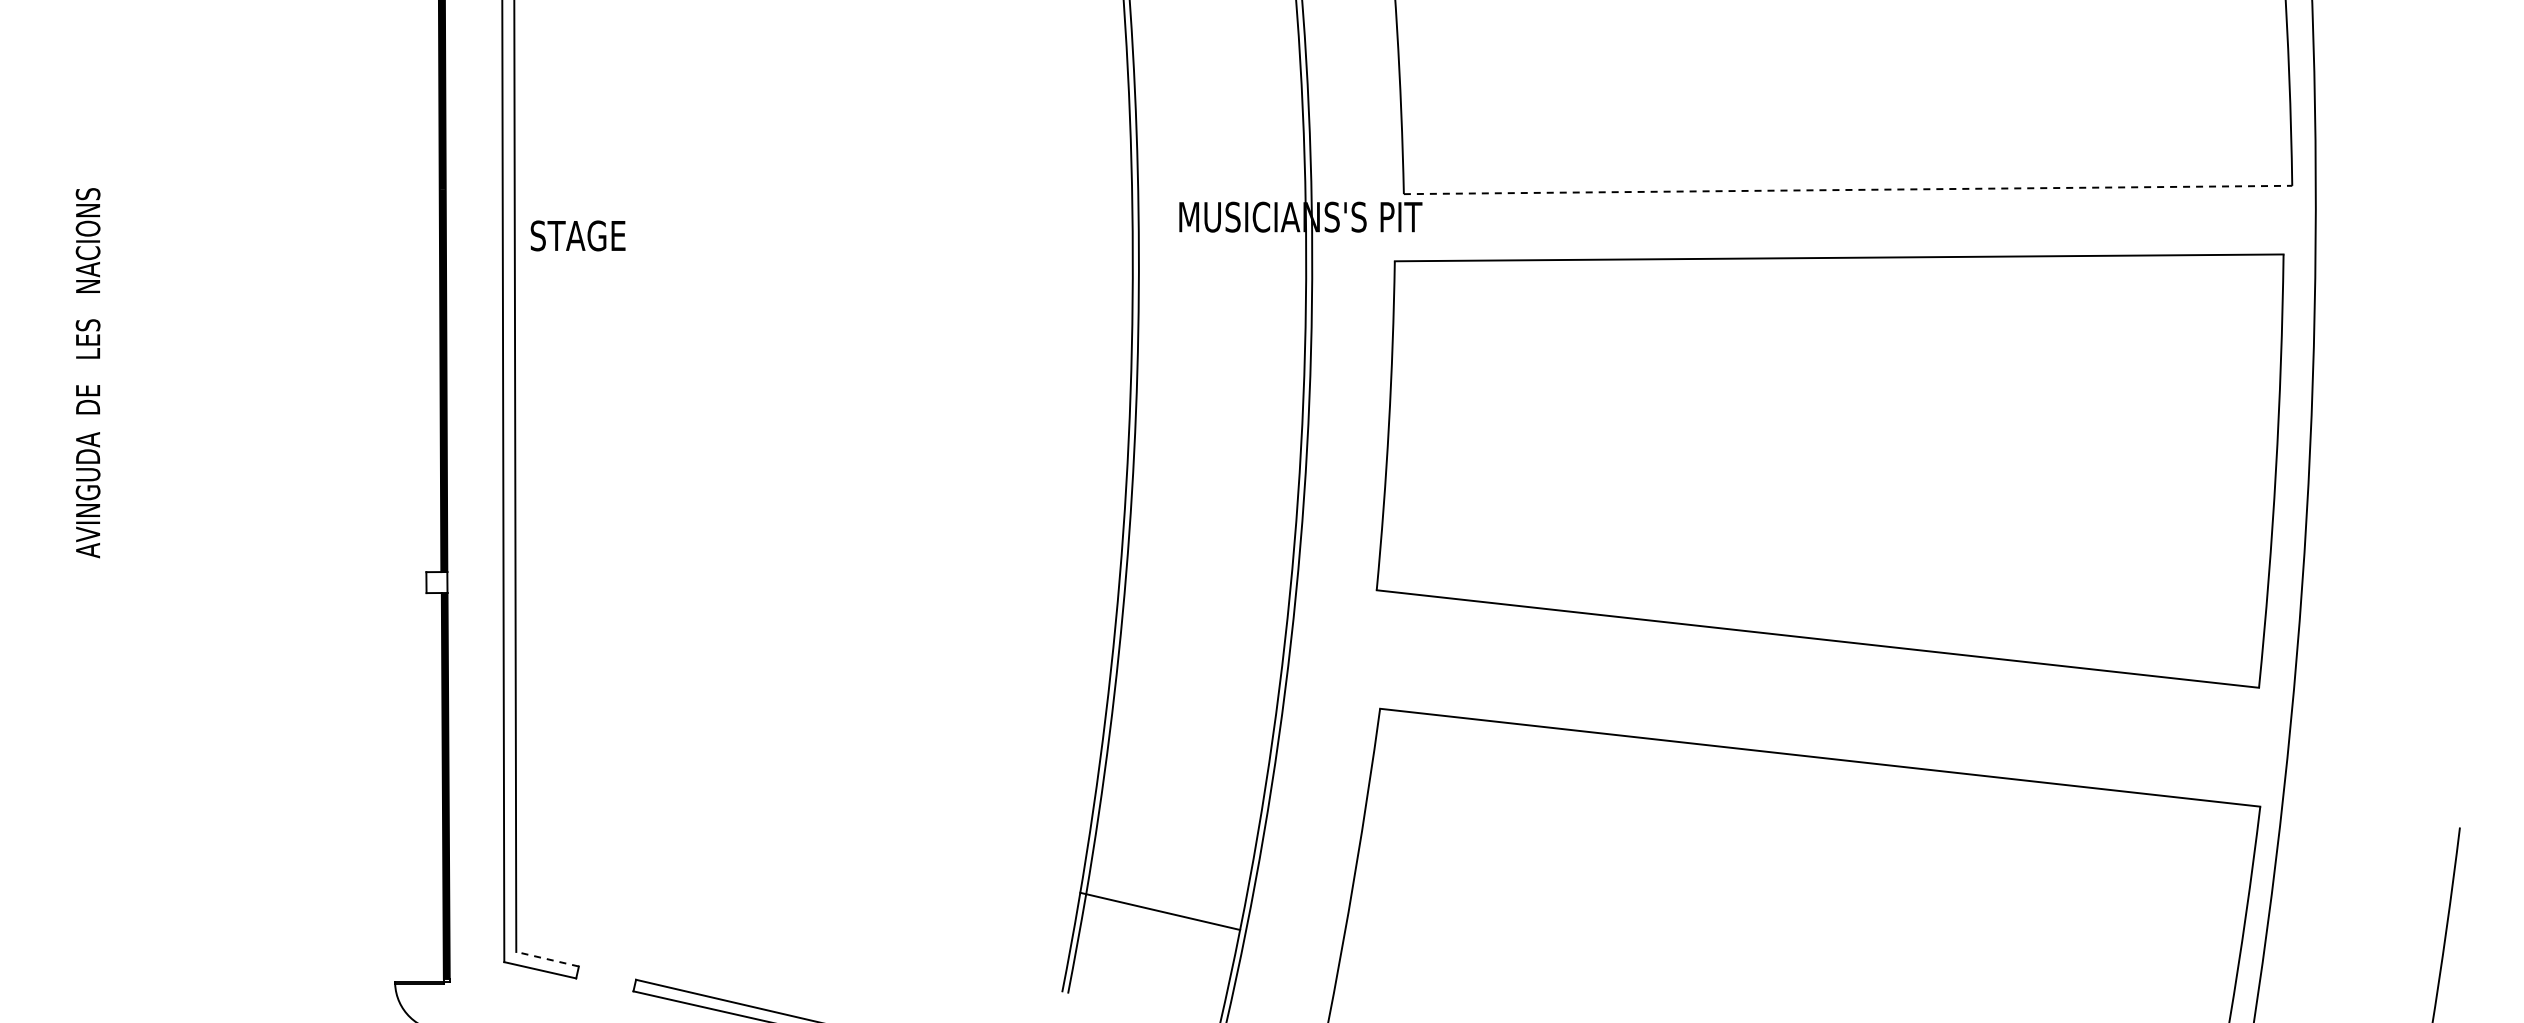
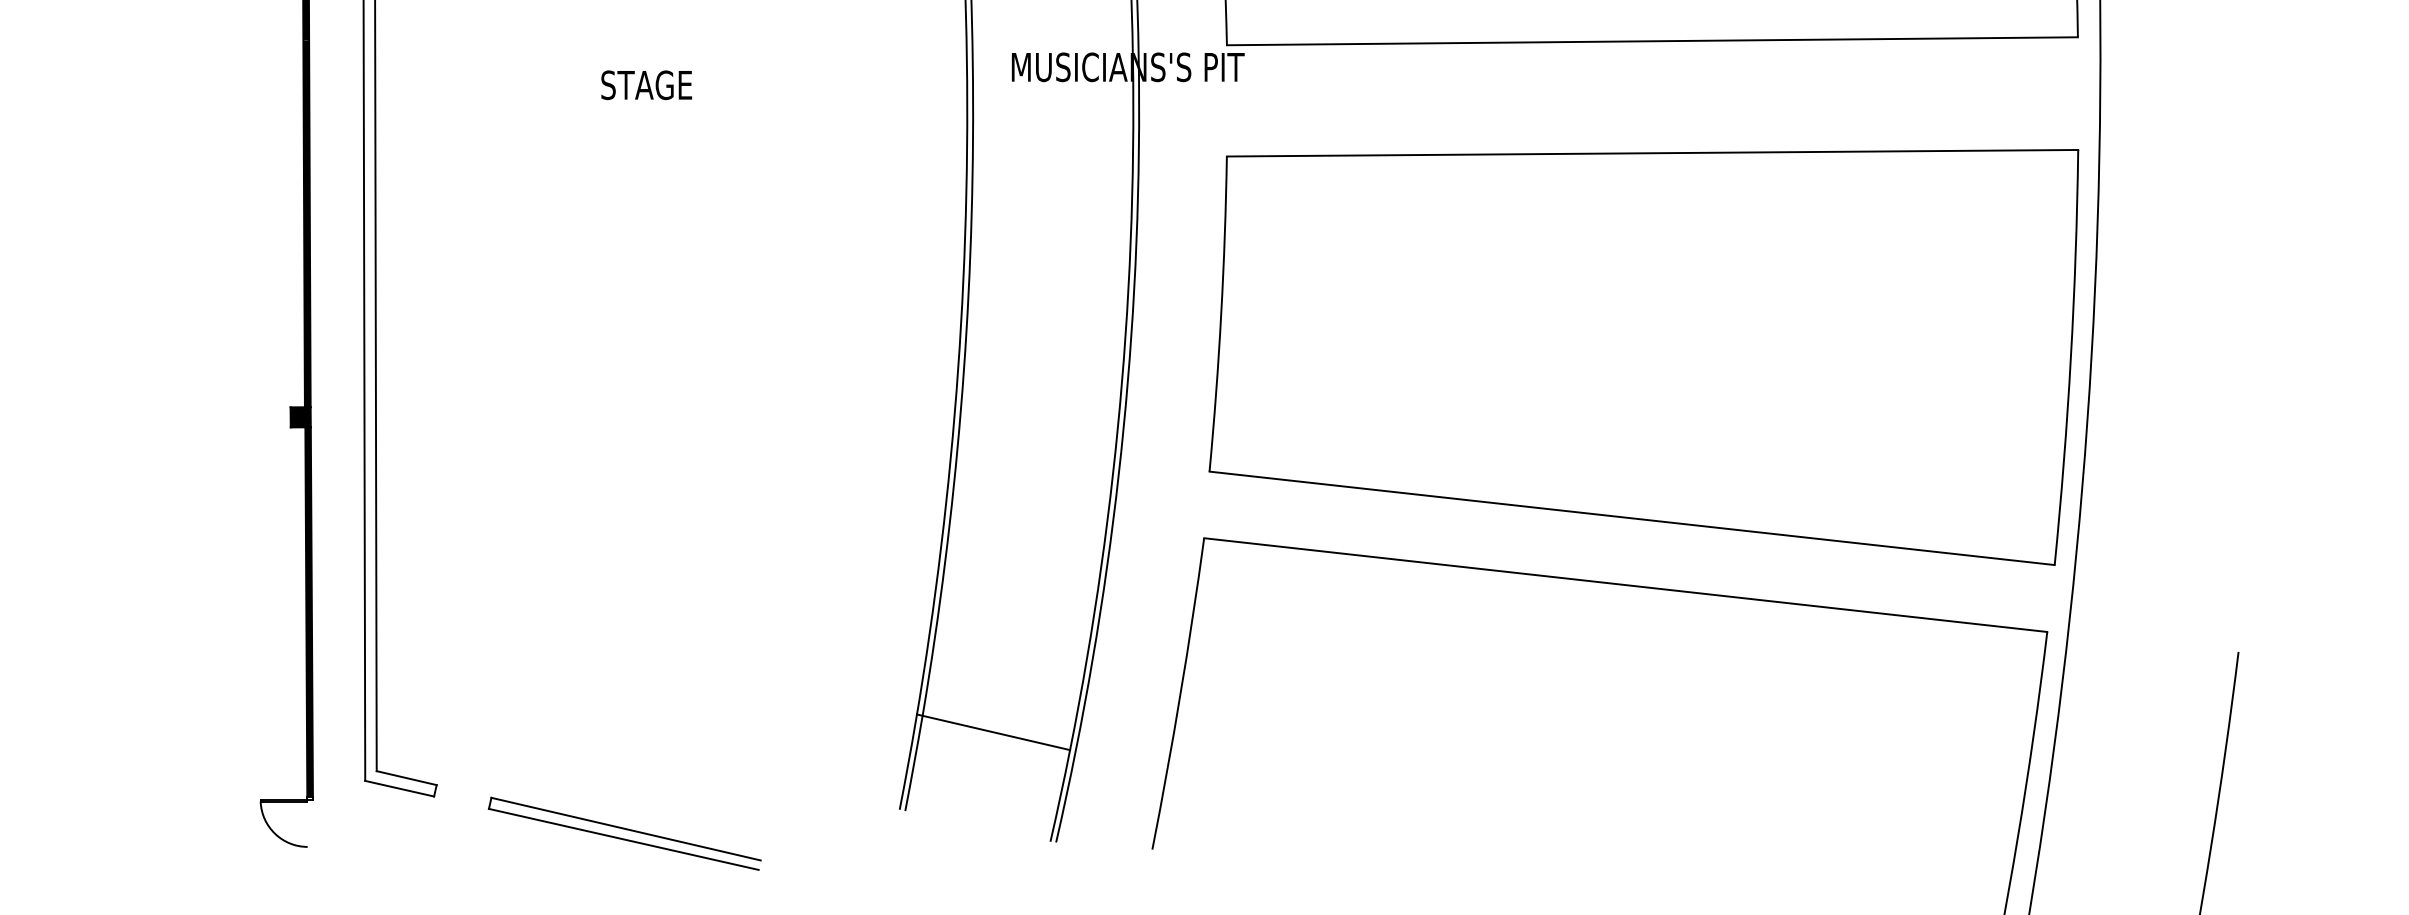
line: (1848, 189) -> (1652, 40), dashed -> solid
text: (577, 235) -> (646, 84), moved
part: (1829, 470) -> (1643, 356), moved
fill: (436, 582) -> (300, 417), added
line: (547, 959) -> (406, 778), dashed -> solid

